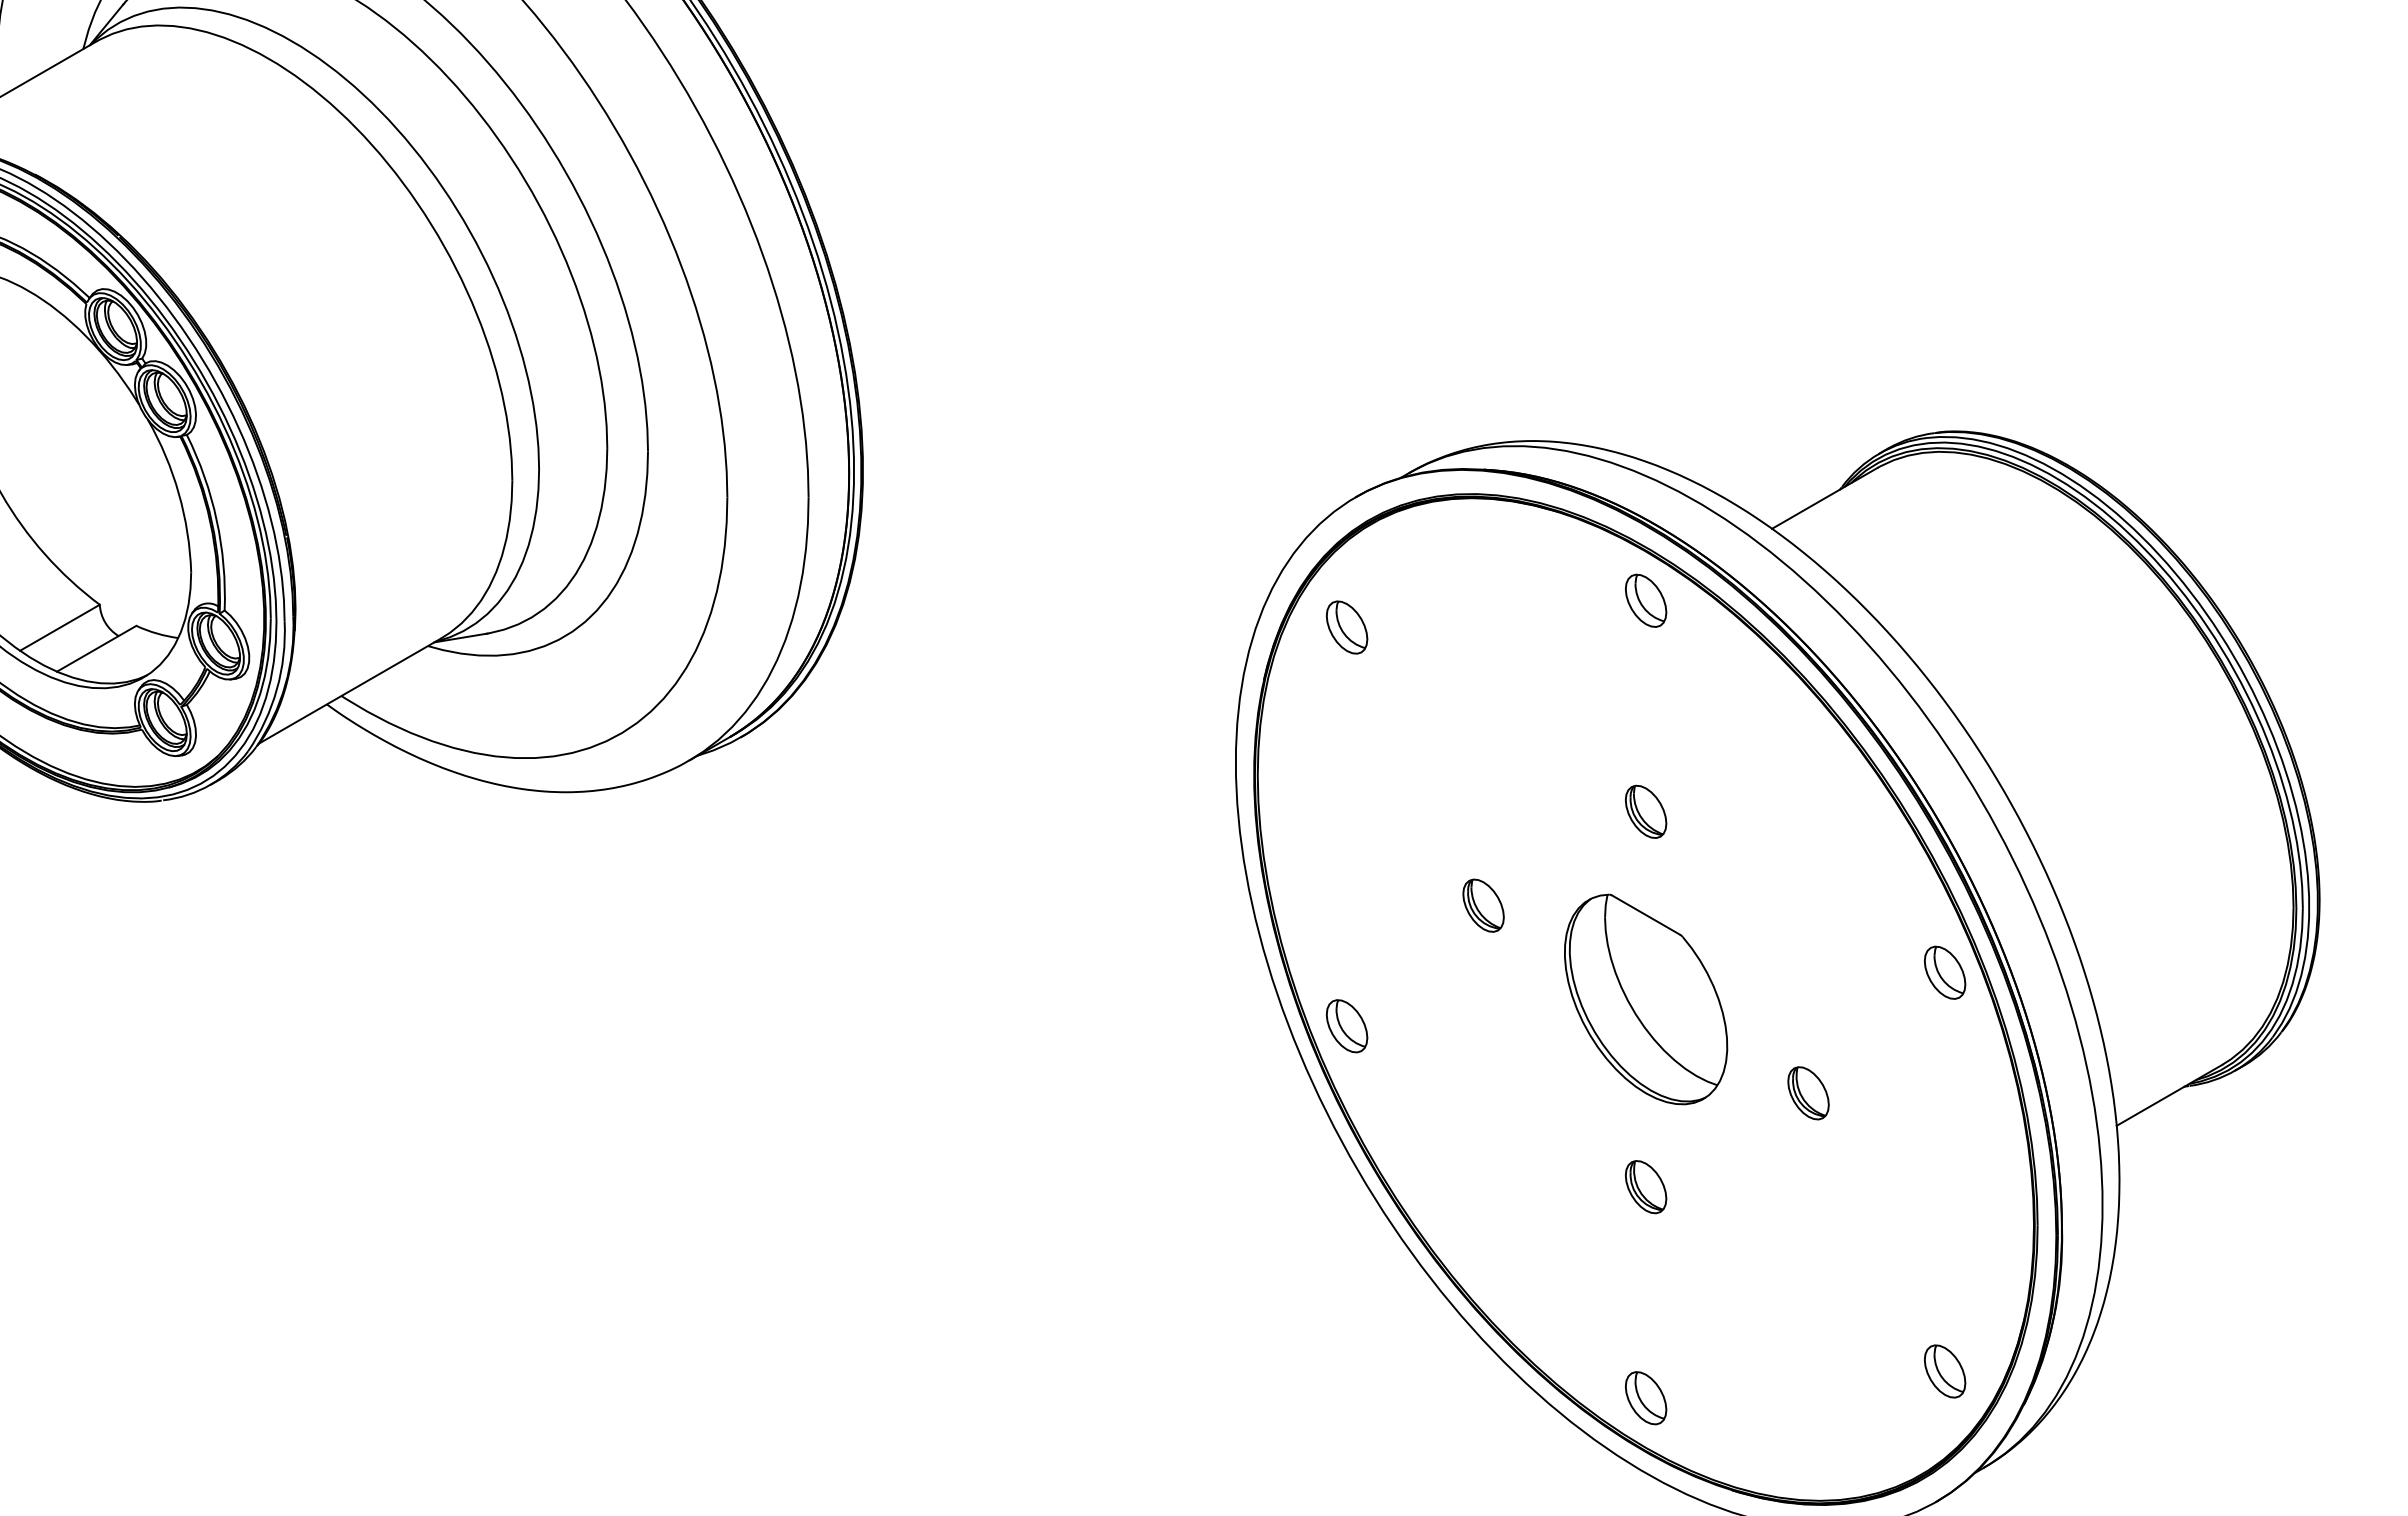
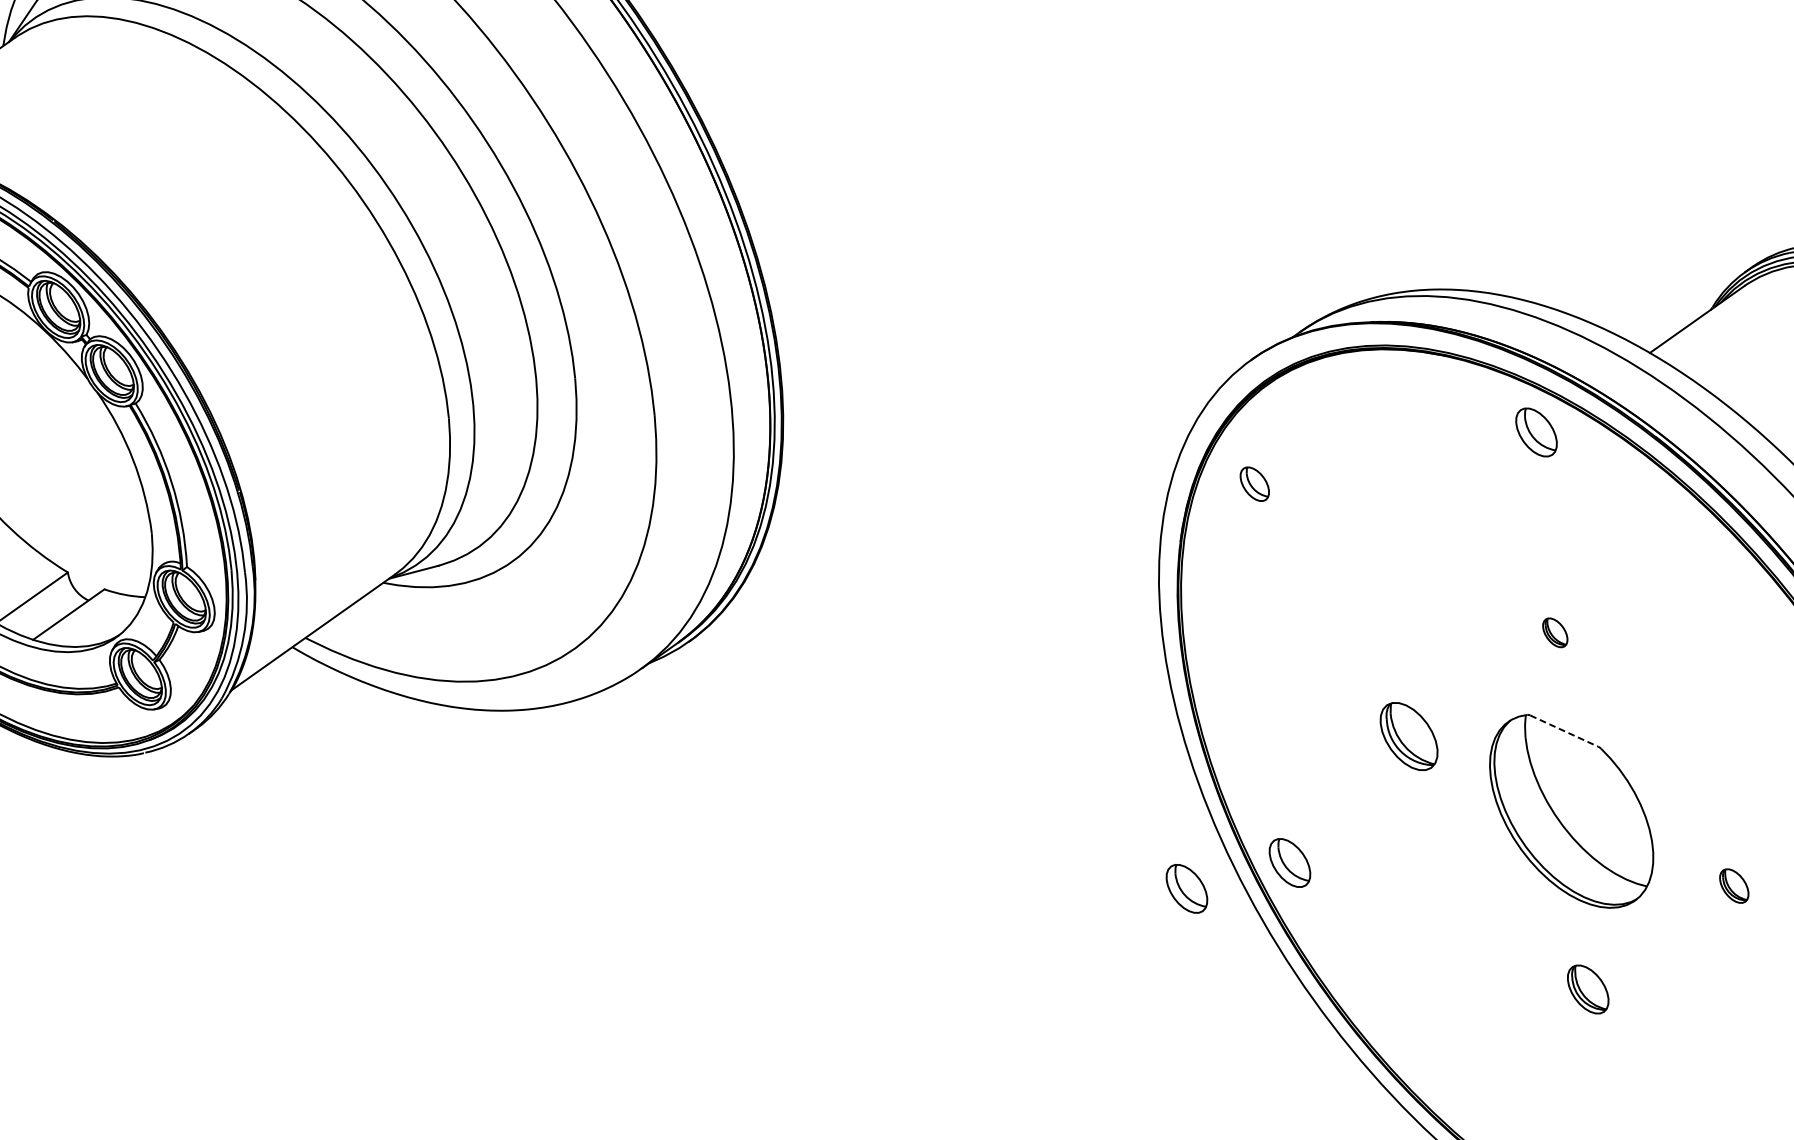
part: (1346, 627) -> (1254, 484), size x0.7
part: (1646, 811) -> (1555, 632), size x0.6
part: (1483, 905) -> (1408, 736), size x1.4
line: (1646, 915) -> (1564, 731), solid -> dashed
part: (1236, 1043) -> (1186, 889), added
part: (1808, 1093) -> (1734, 886), size x0.7

